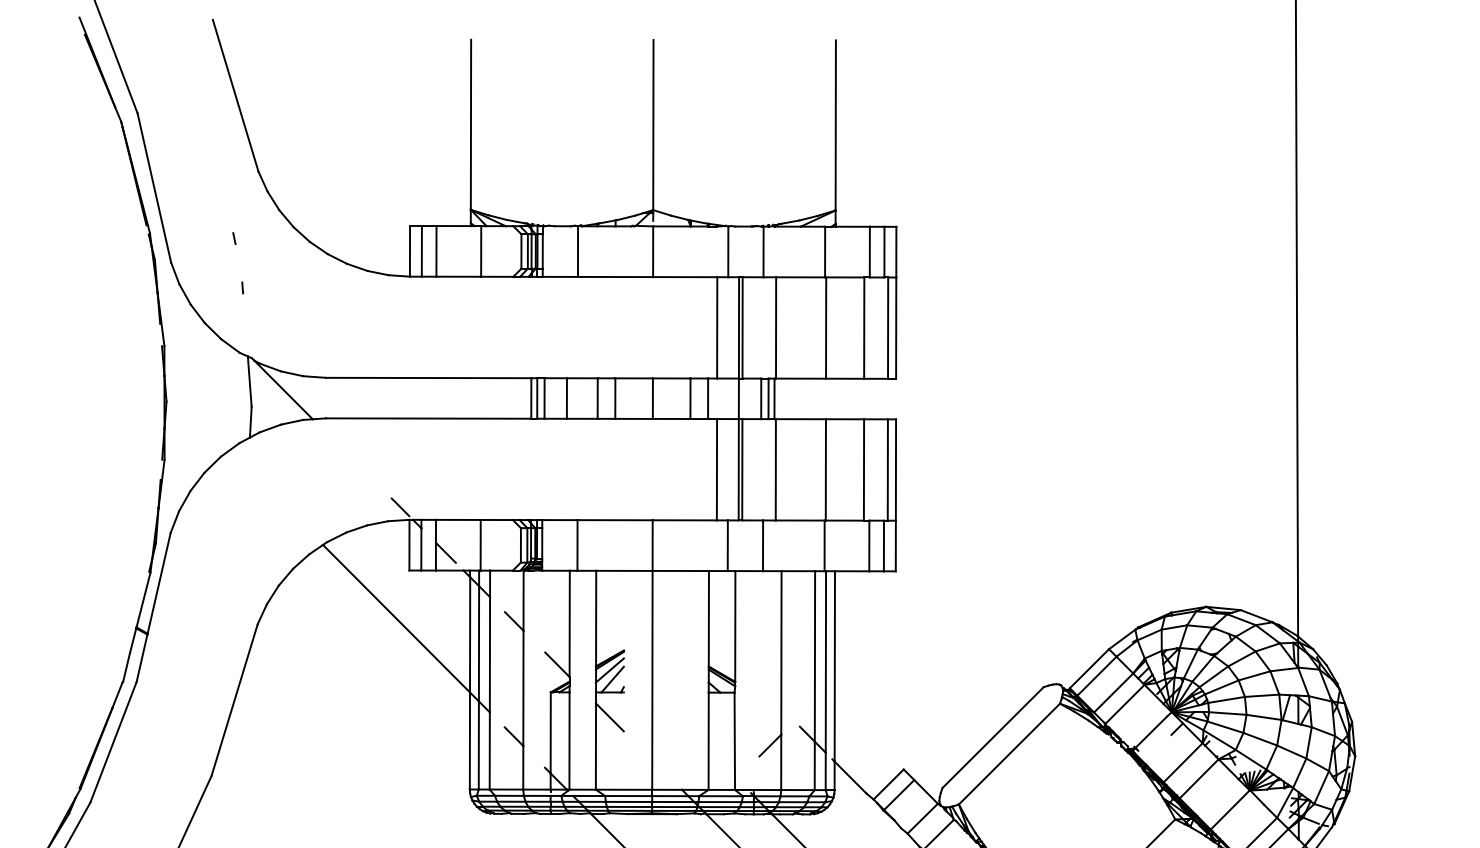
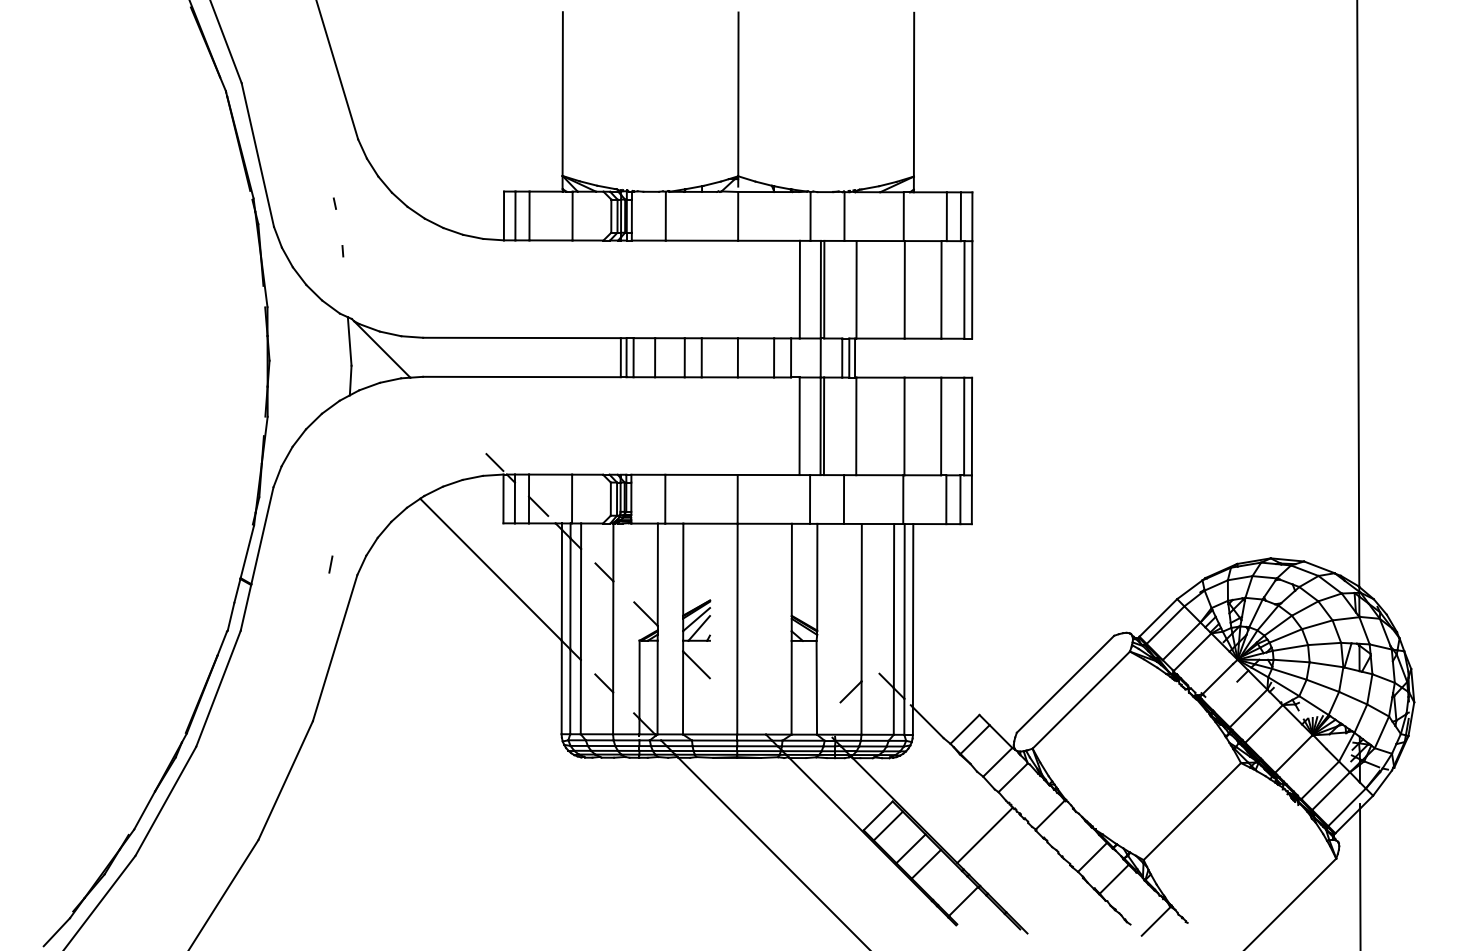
line: (229, 613) -> (330, 564), added

